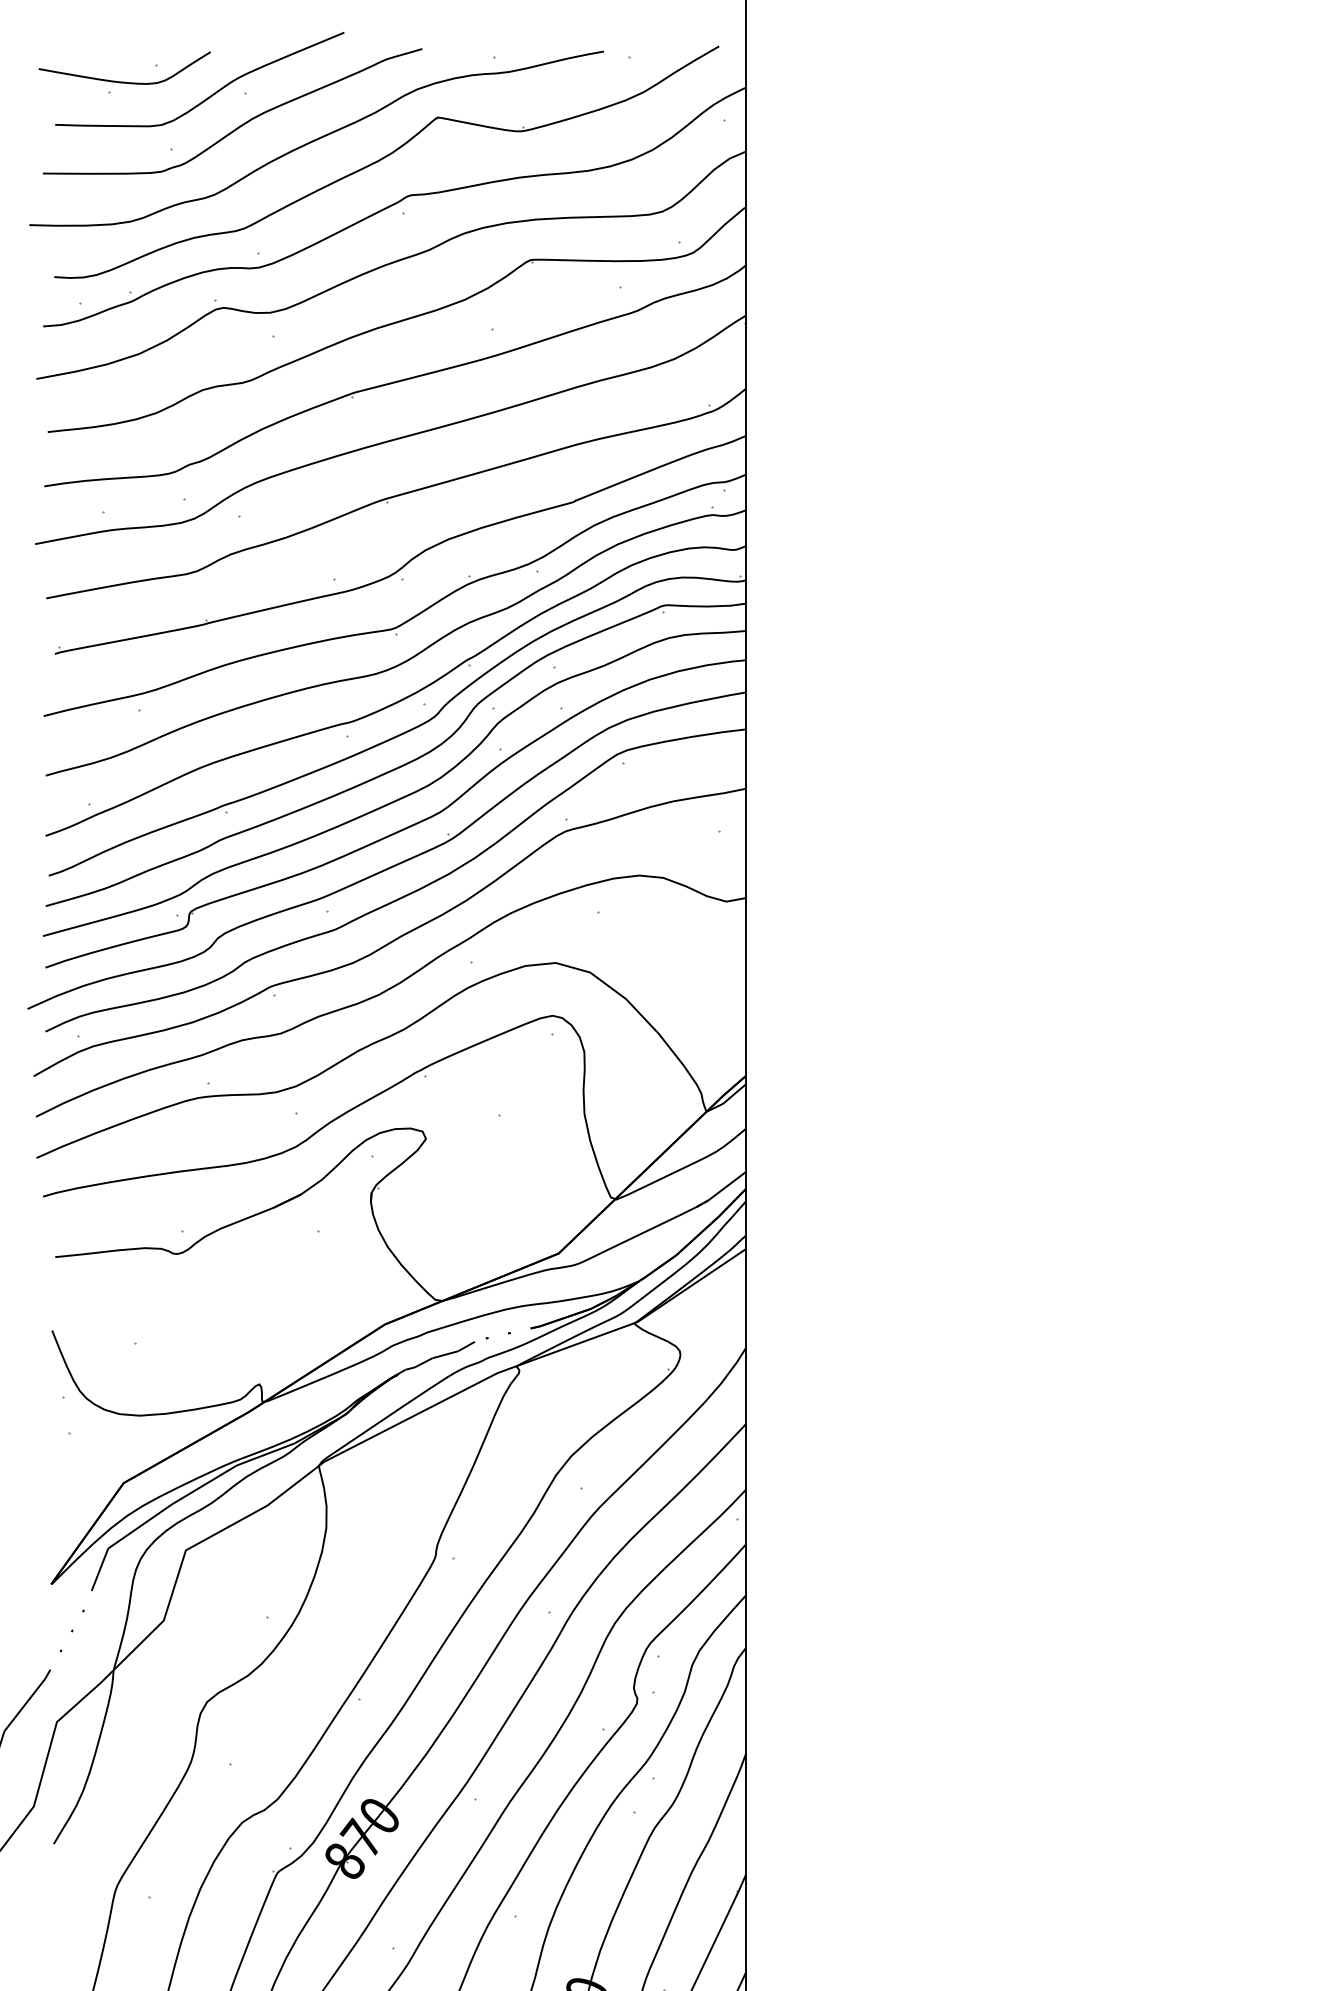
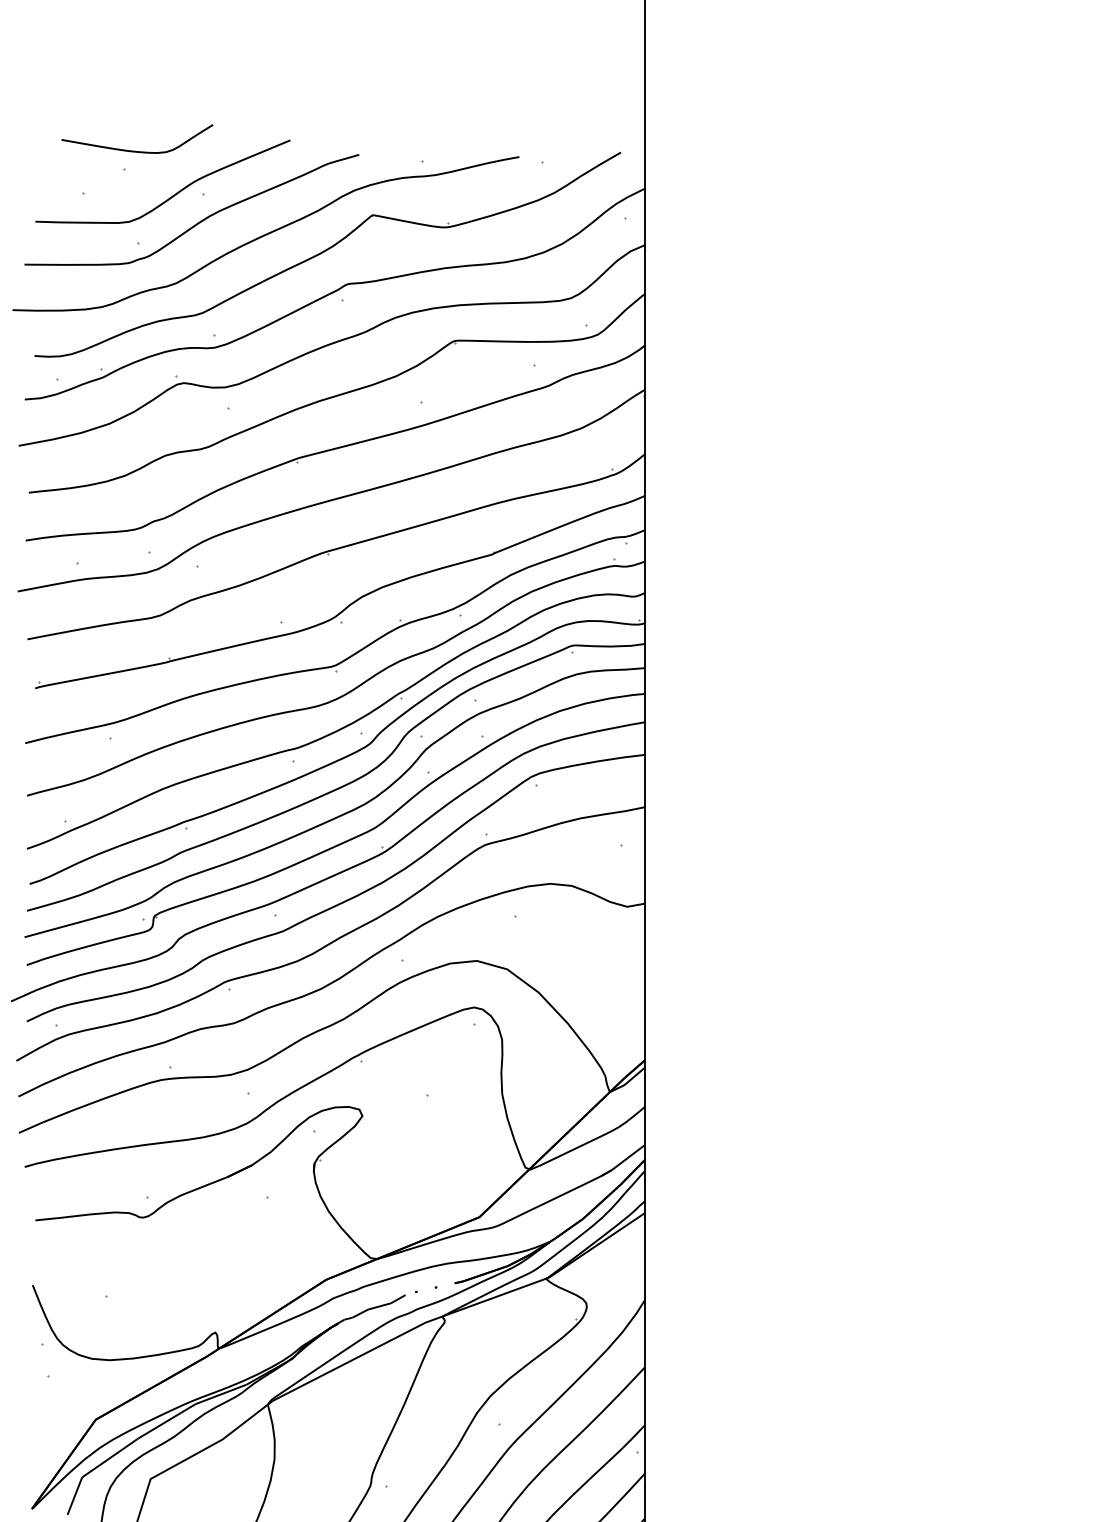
curve: (124, 81) -> (137, 150), moved

